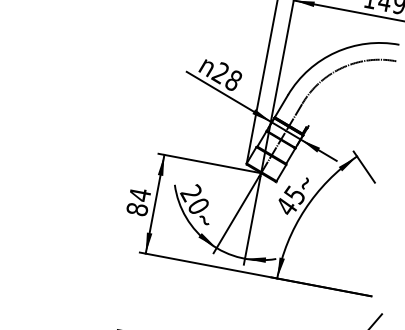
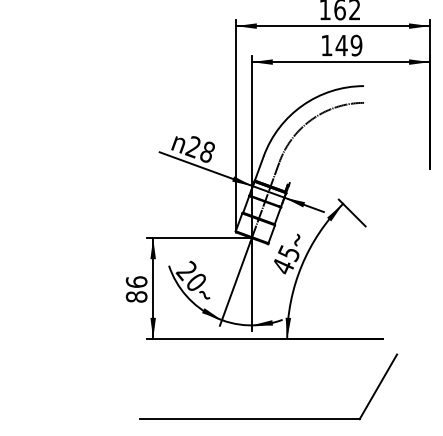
text: (139, 195) -> (136, 282), 84 -> 86

